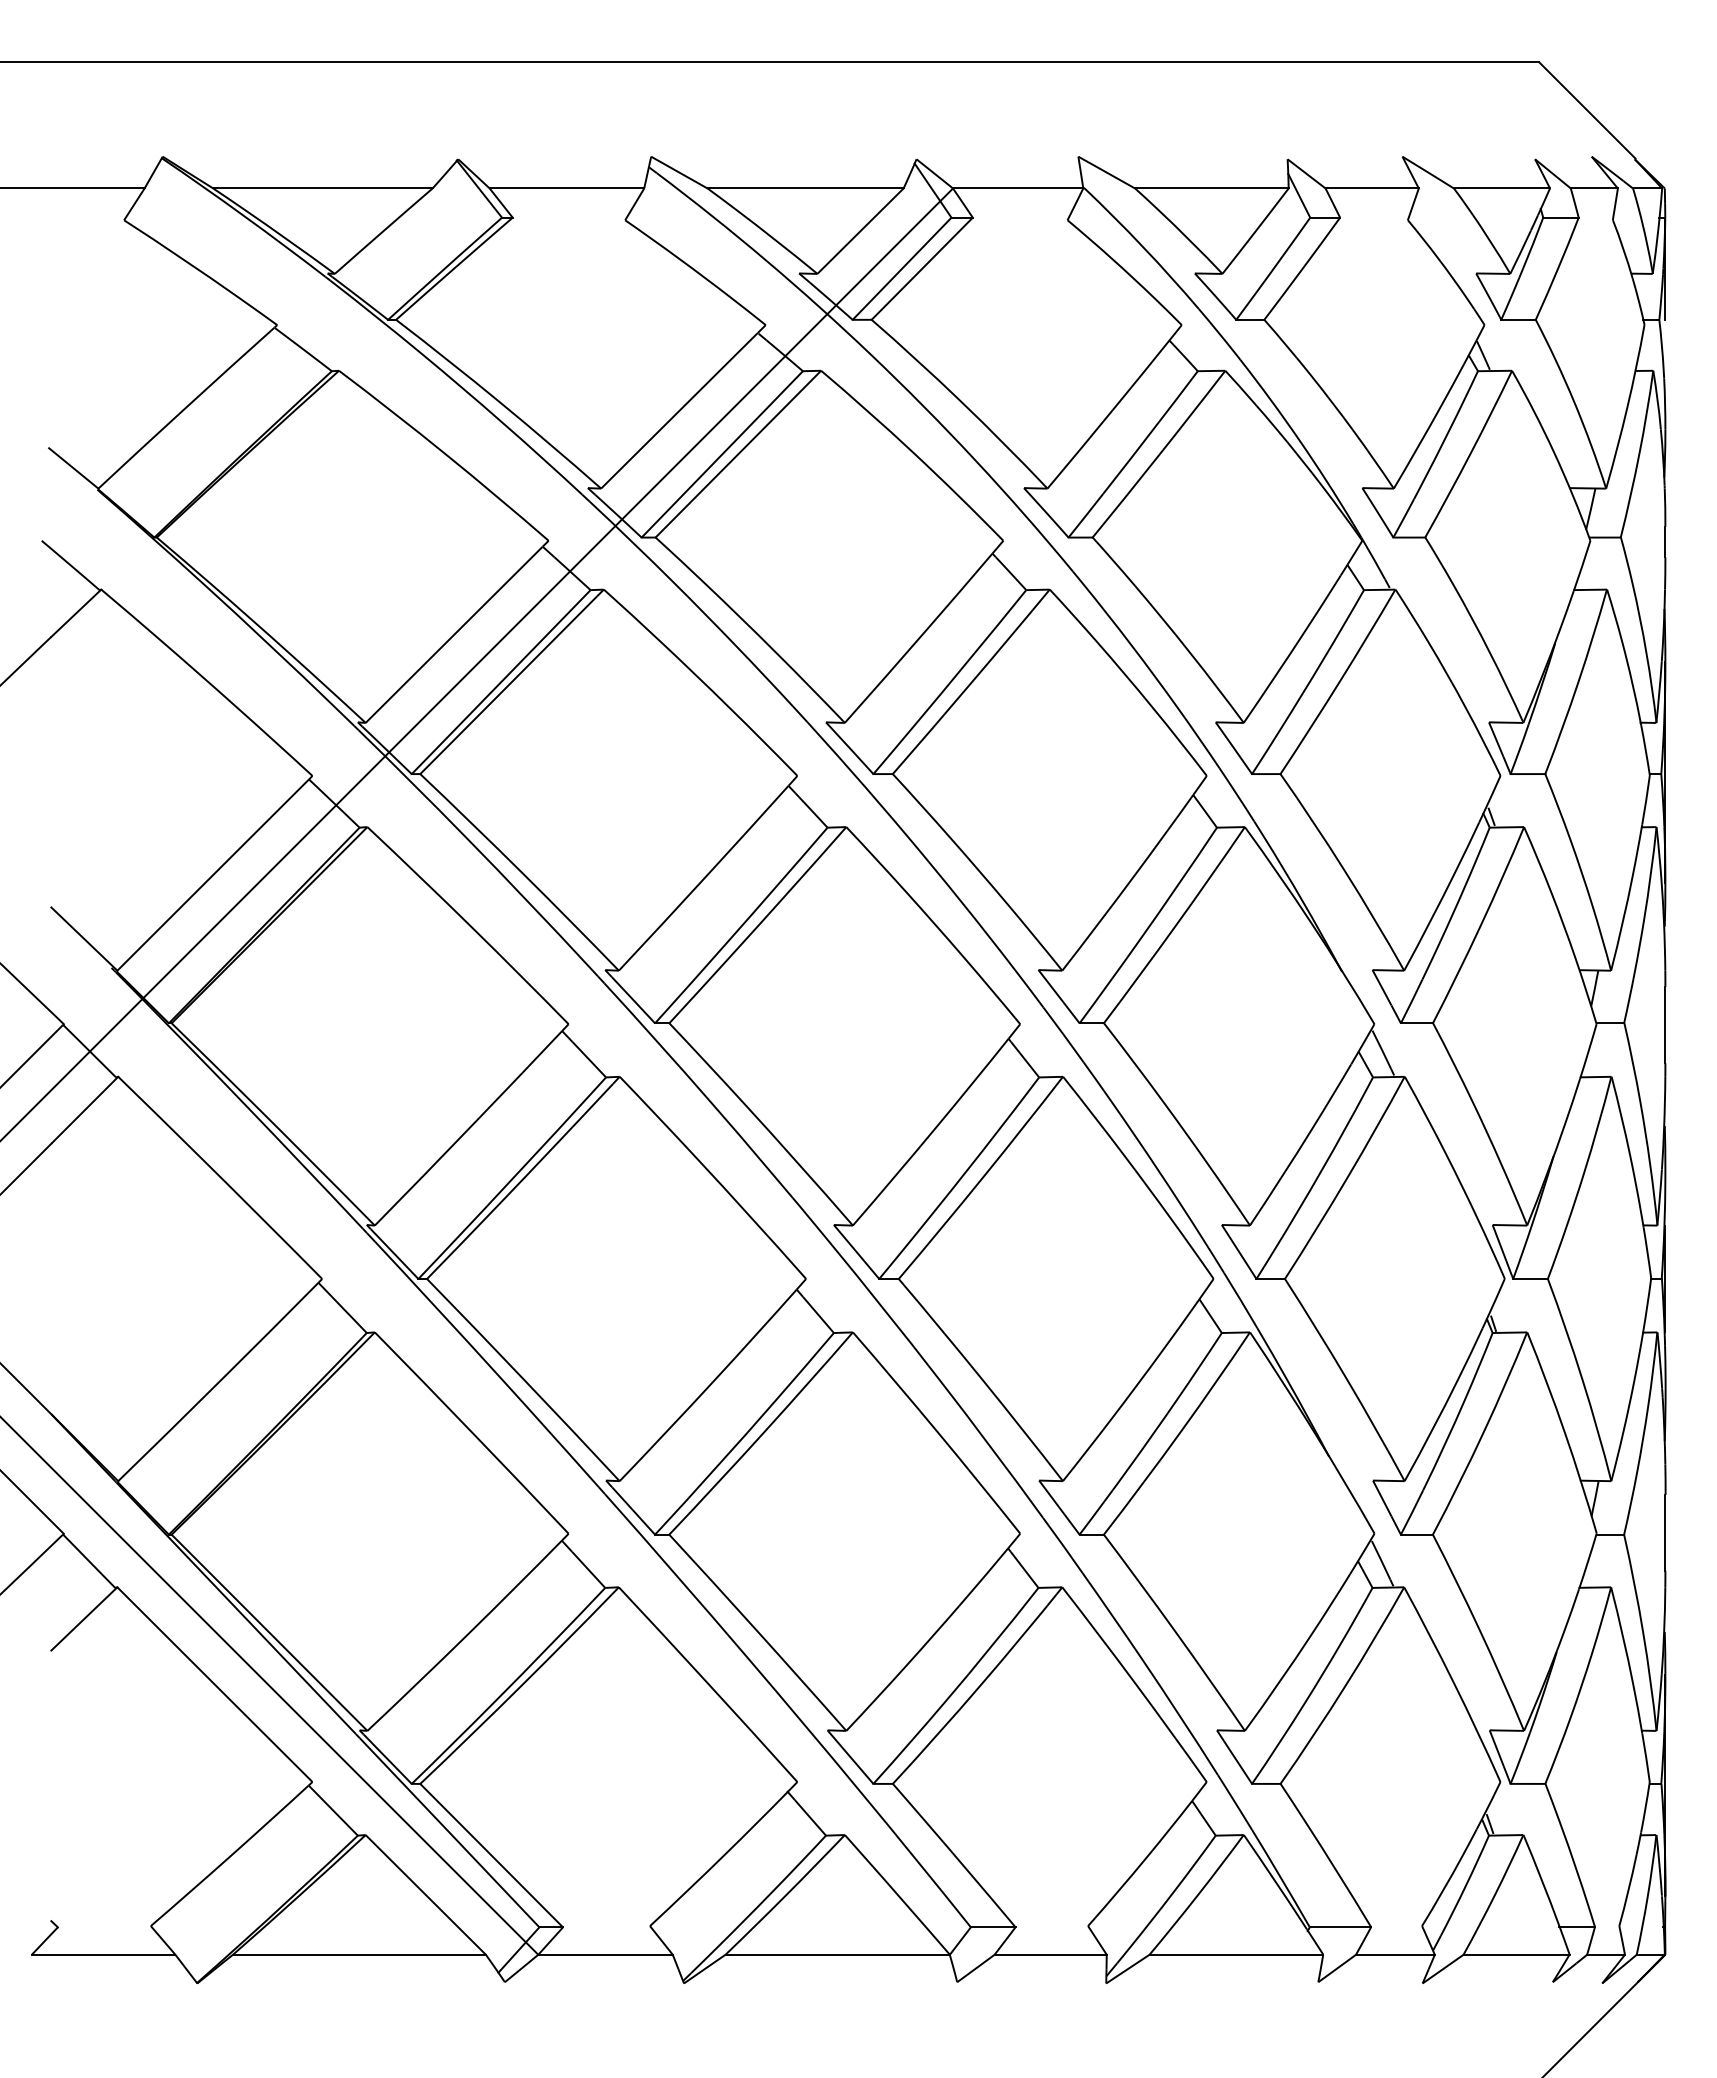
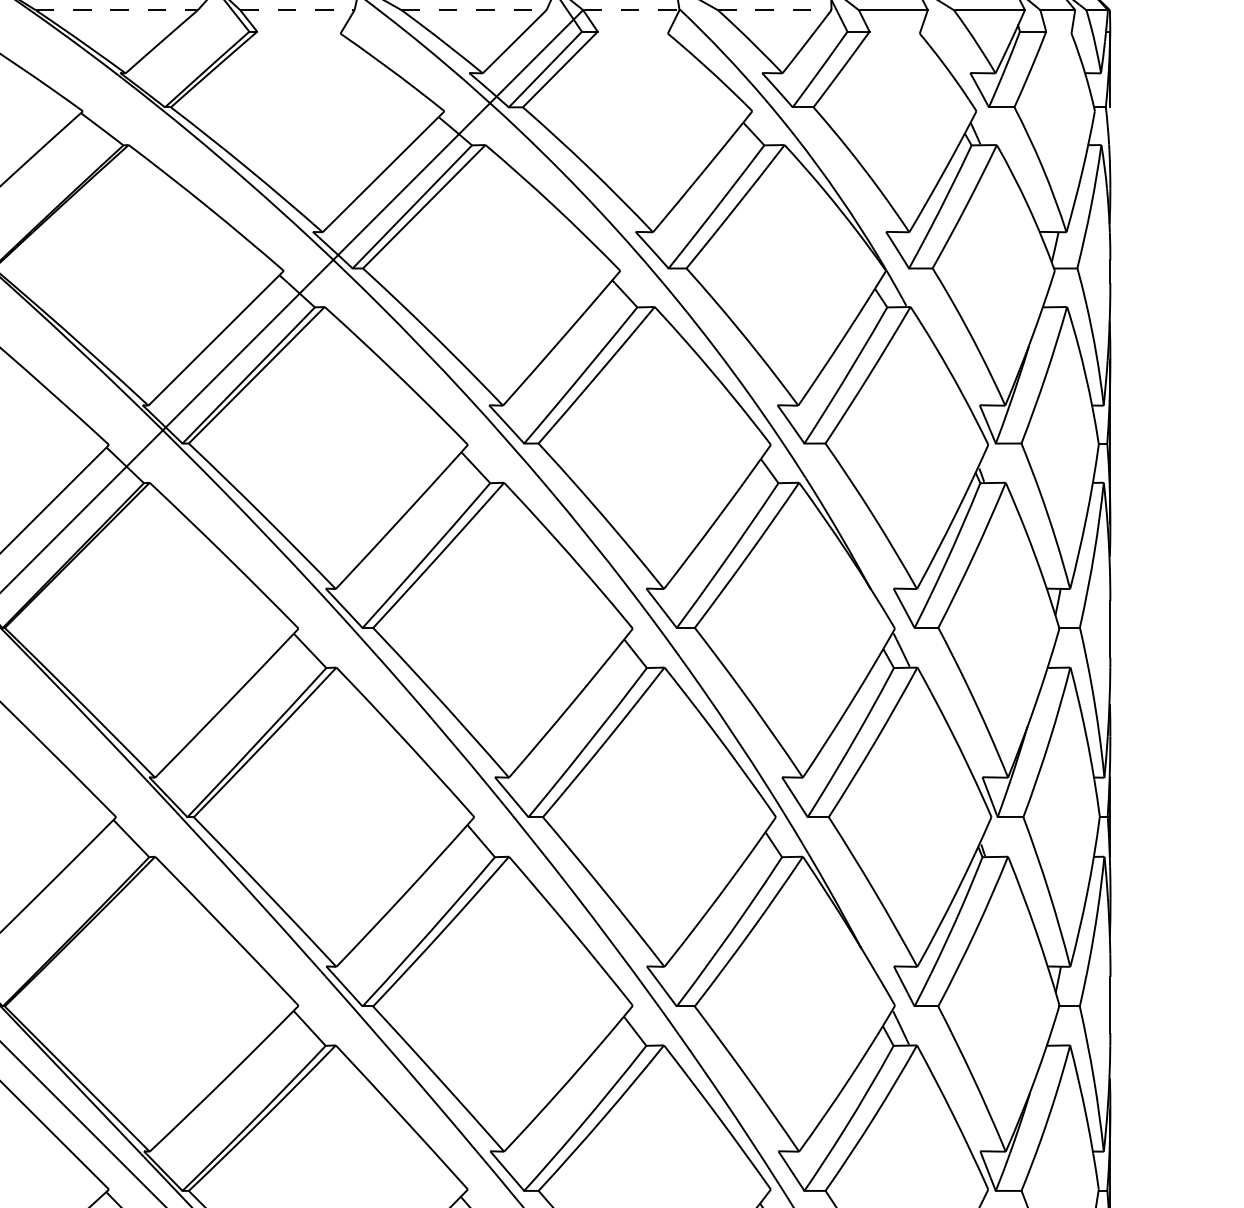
line: (322, 188) -> (116, 10), solid -> dashed
line: (567, 188) -> (297, 10), solid -> dashed
line: (806, 188) -> (474, 10), solid -> dashed
line: (1018, 188) -> (631, 10), solid -> dashed
line: (1211, 188) -> (774, 10), solid -> dashed

